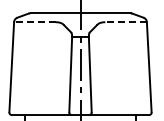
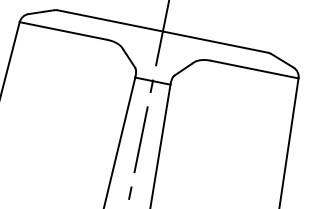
line: (34, 22) -> (62, 31), dashed -> solid
line: (126, 22) -> (255, 70), dashed -> solid

